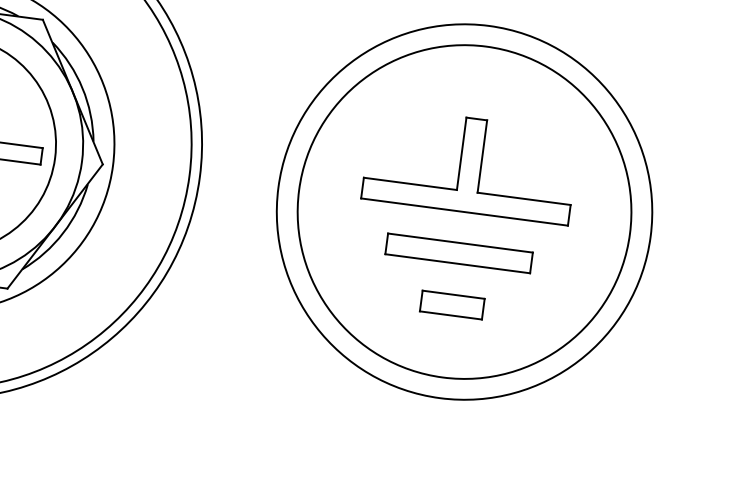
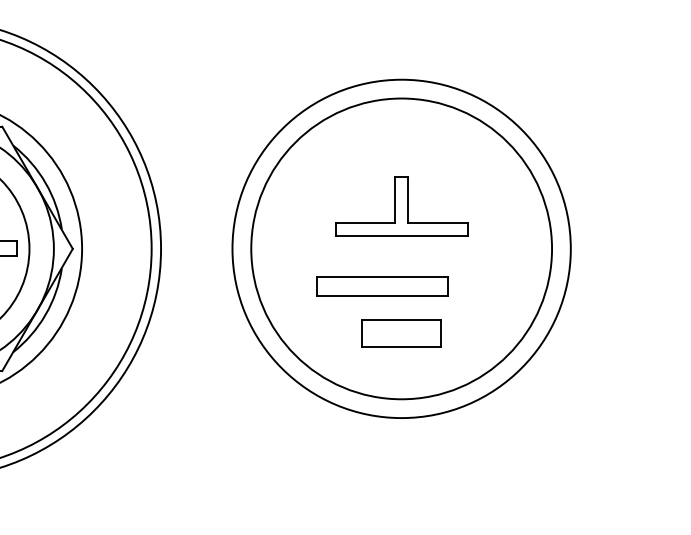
part: (470, 165) -> (401, 206), size x0.7
part: (458, 253) -> (382, 286), moved
part: (452, 305) -> (401, 333), size x1.4

